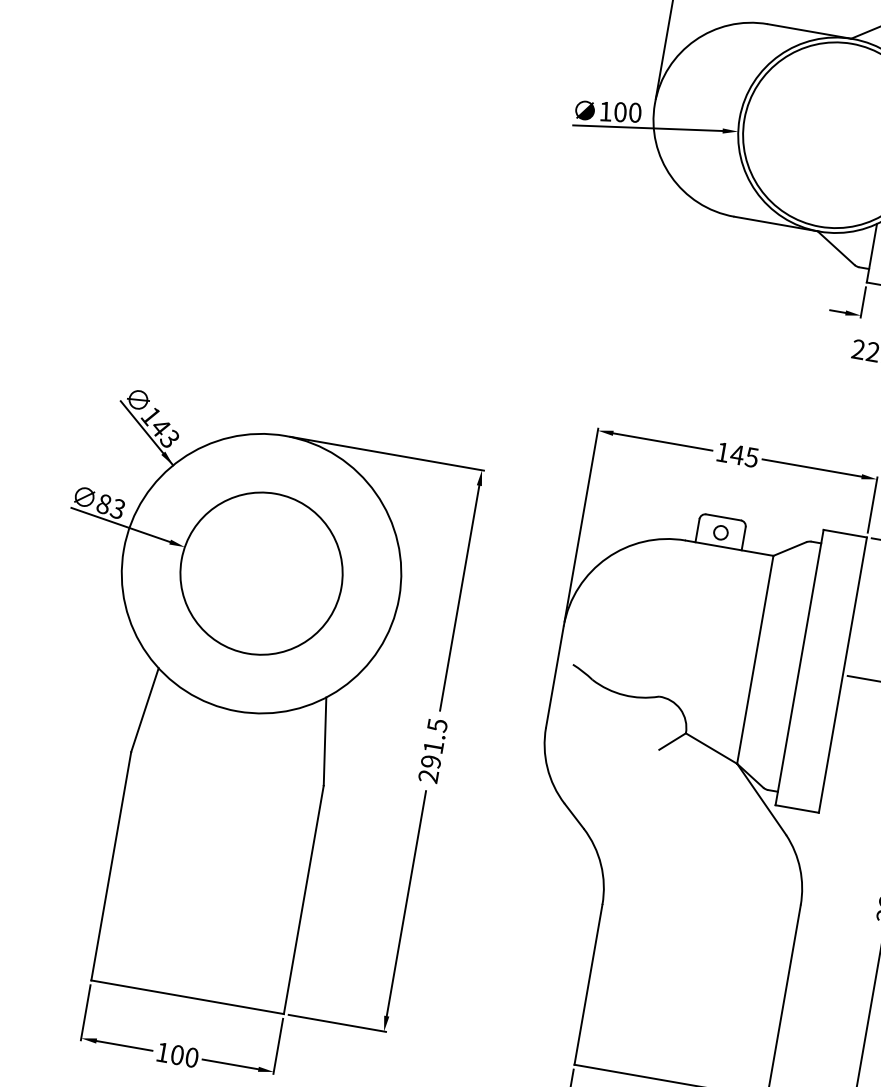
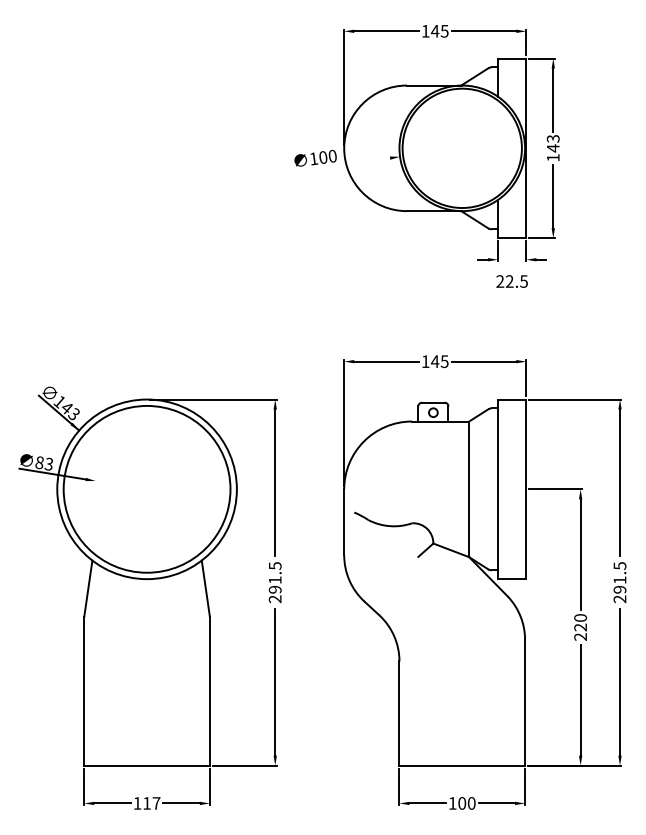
line: (648, 127) -> (342, 164), removed
circle: (260, 573) -> (146, 489), size x1.6
text: (184, 1056) -> (151, 803), 100 -> 117

